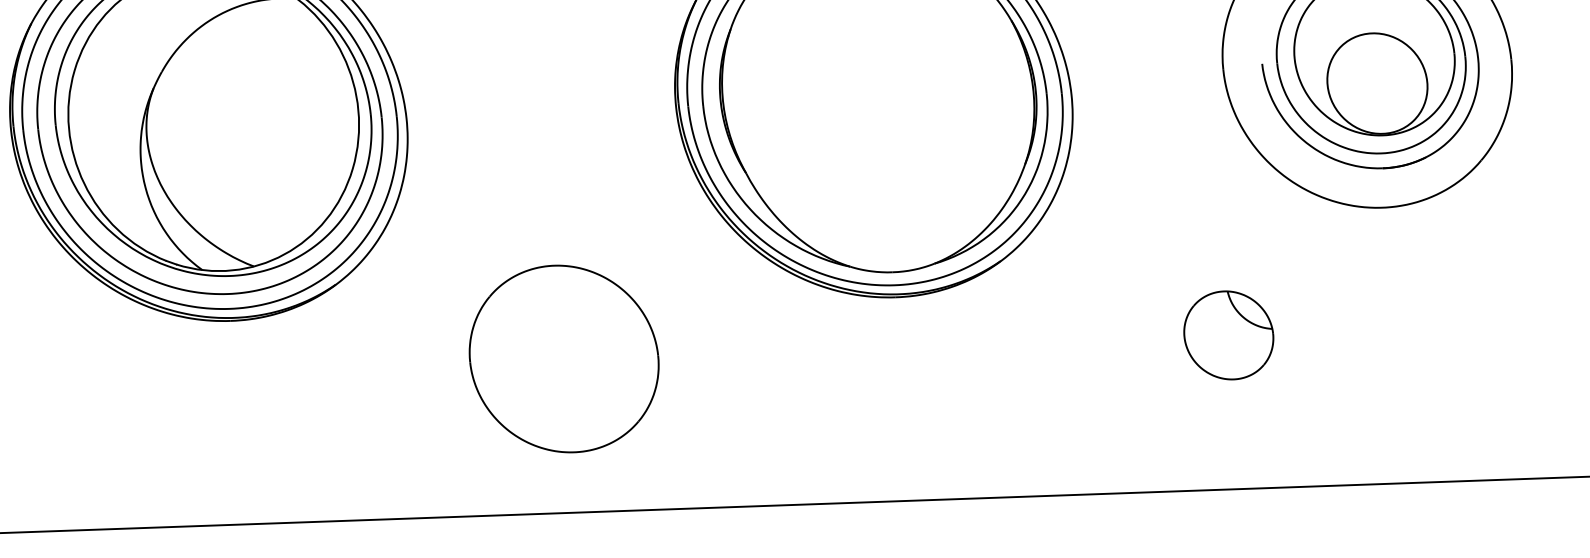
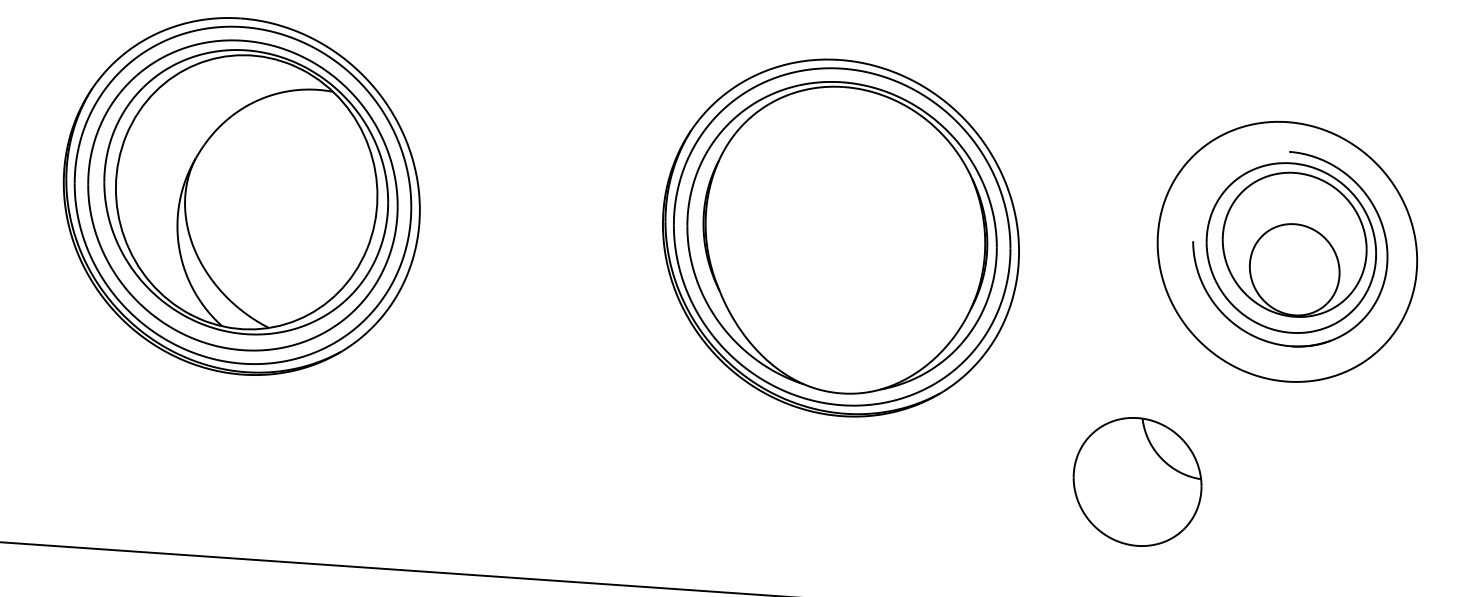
part: (1228, 335) -> (1137, 481), size x1.6
part: (563, 359) -> (538, 440), removed

